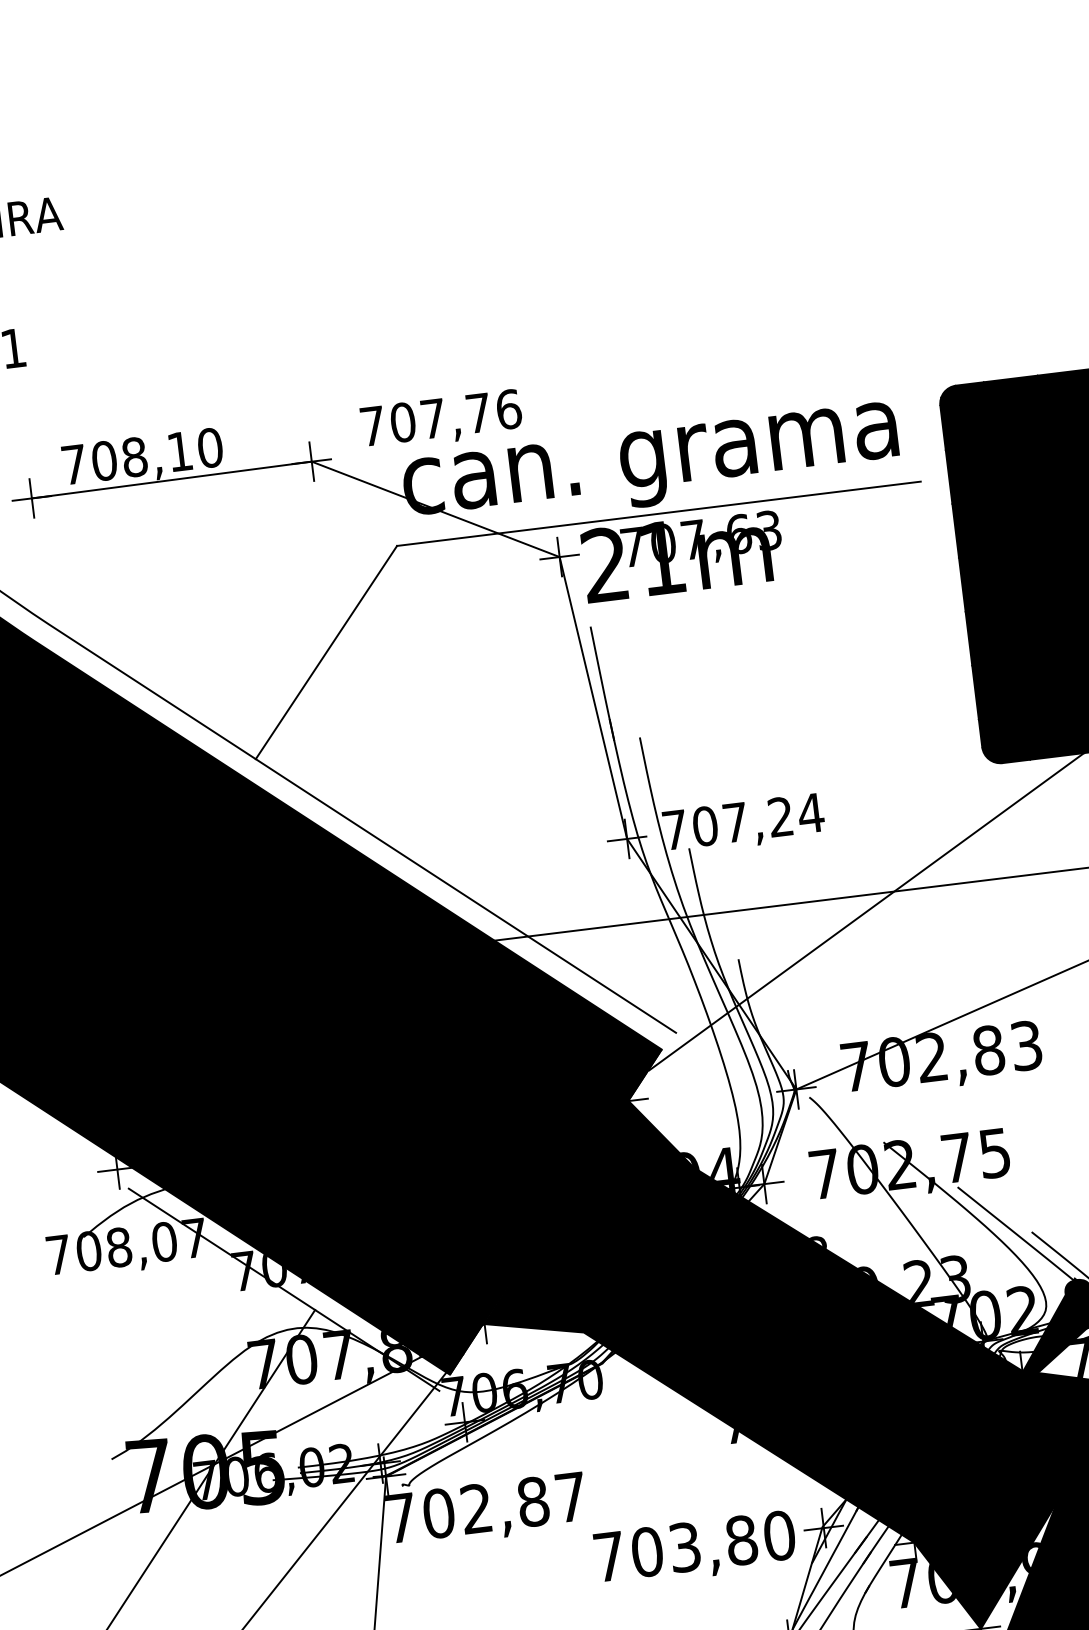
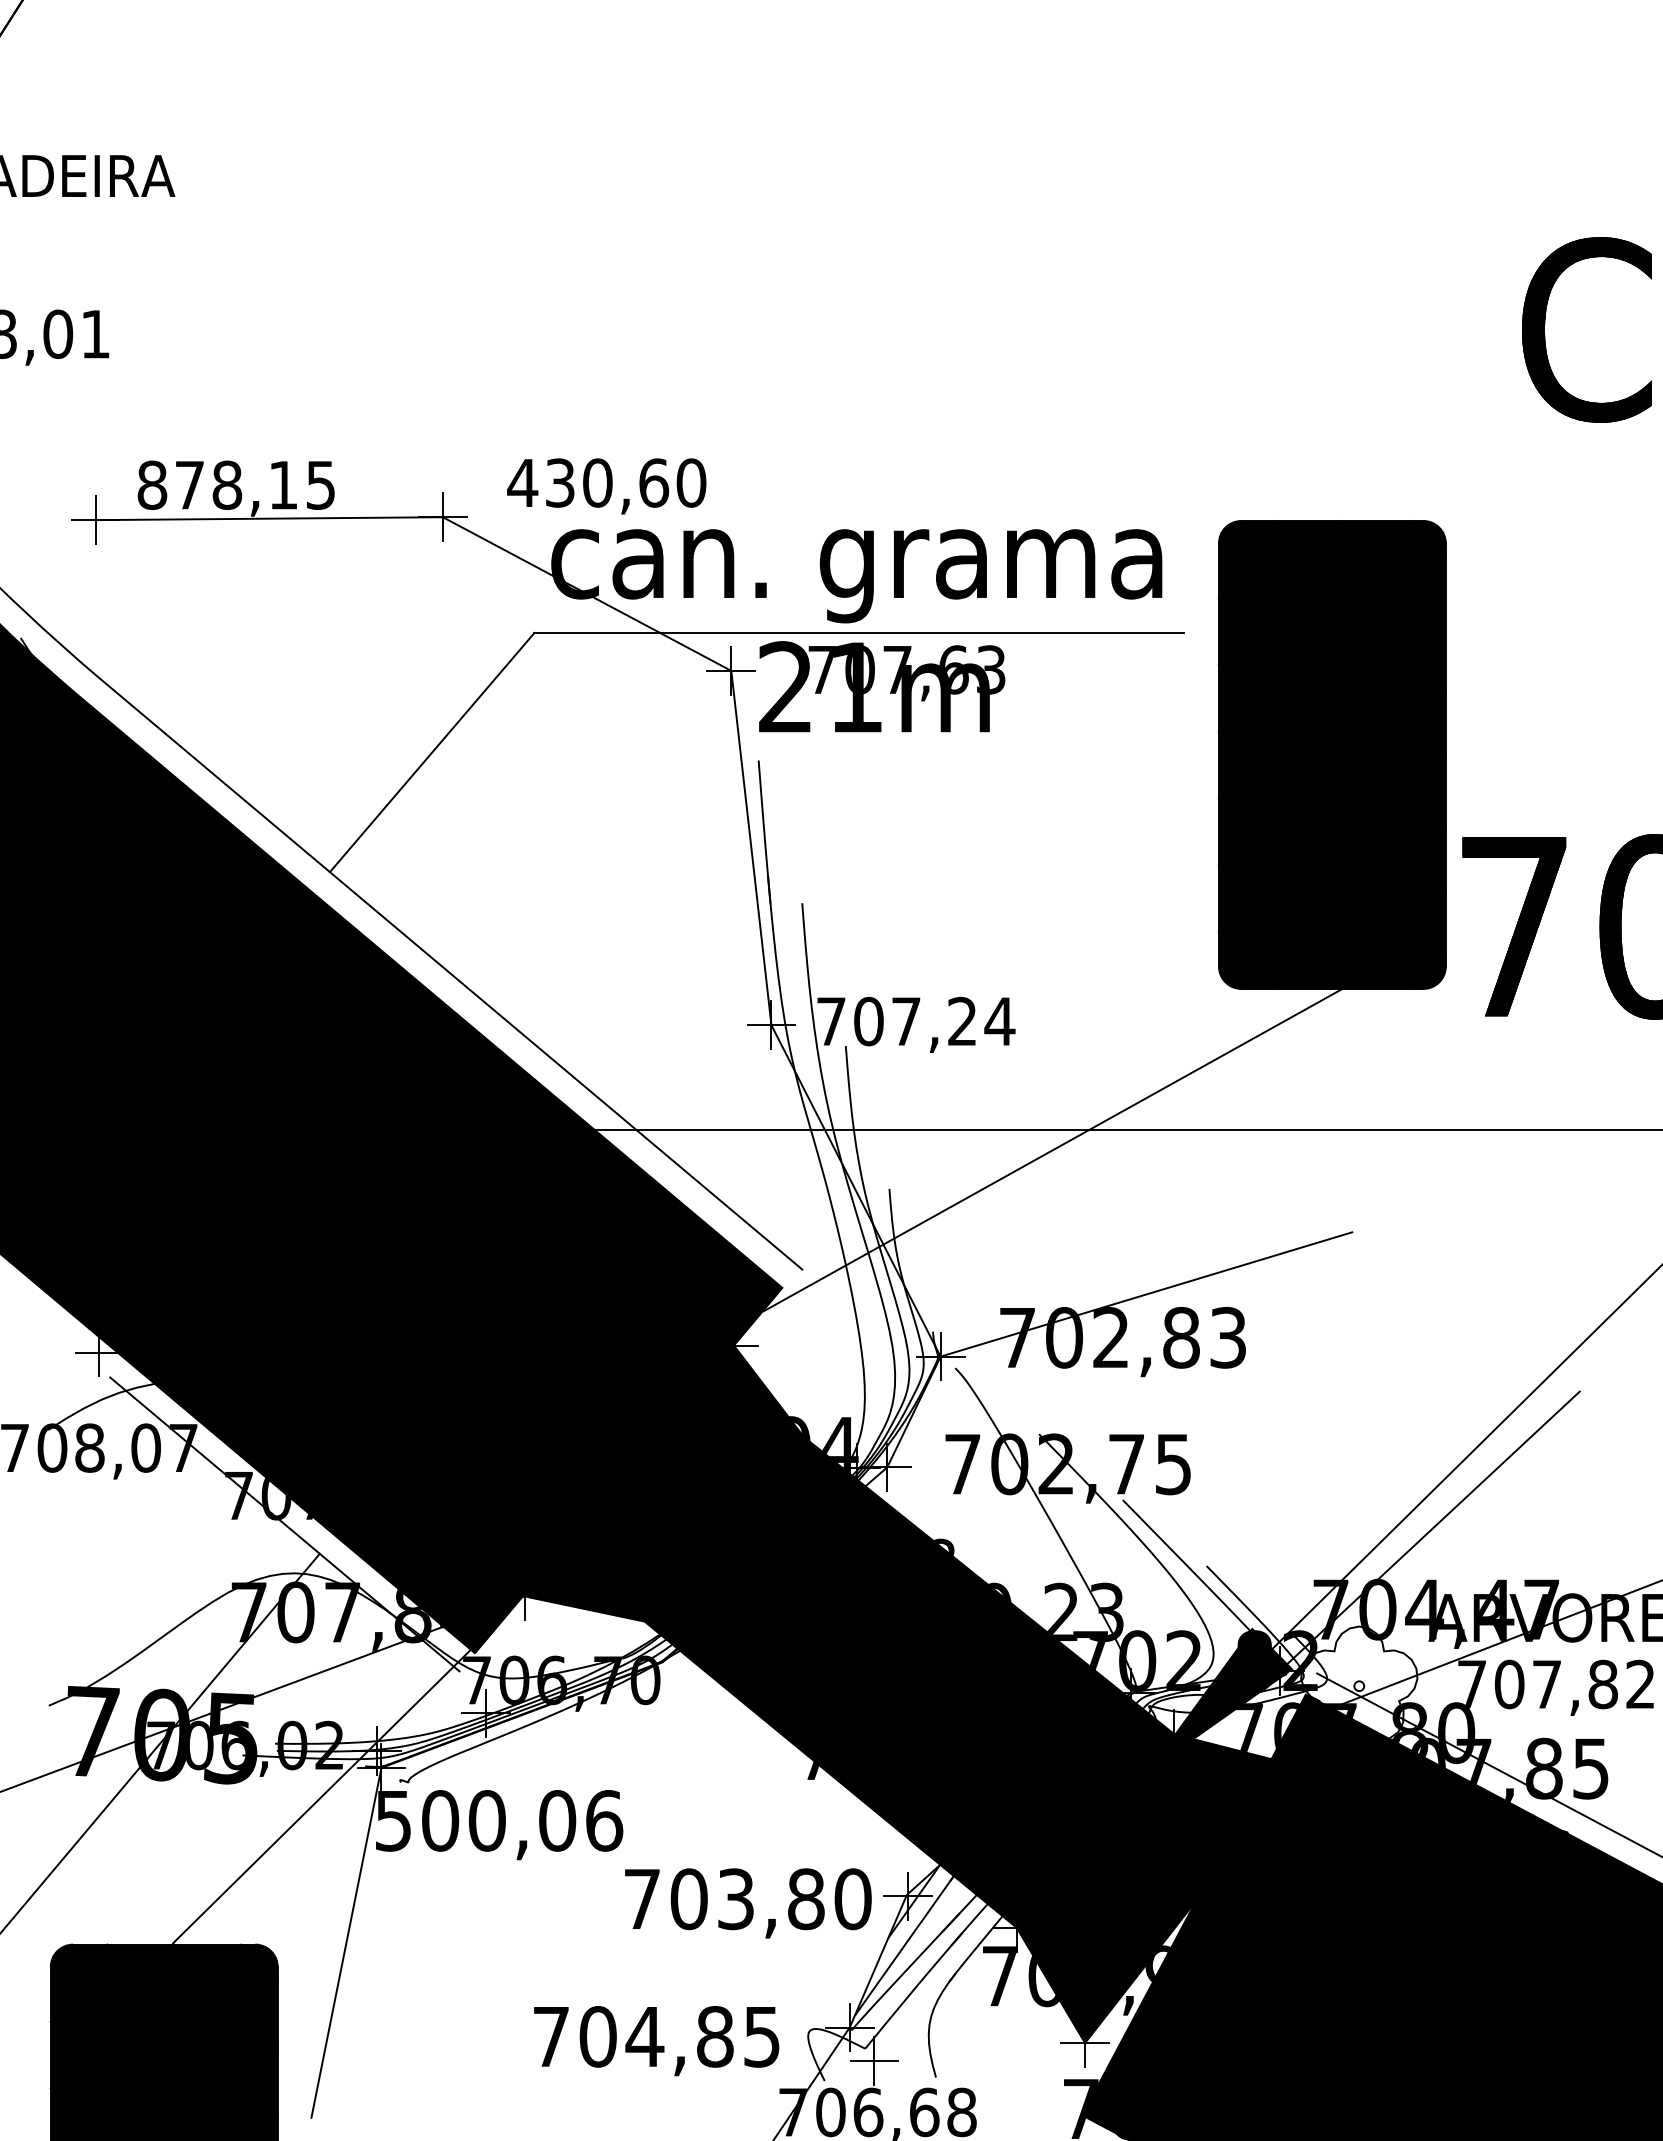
text: (440, 417) -> (606, 482), 707,76 -> 430,60
text: (142, 455) -> (236, 484), 708,10 -> 878,15
text: (486, 1507) -> (499, 1820), 702,87 -> 500,06

